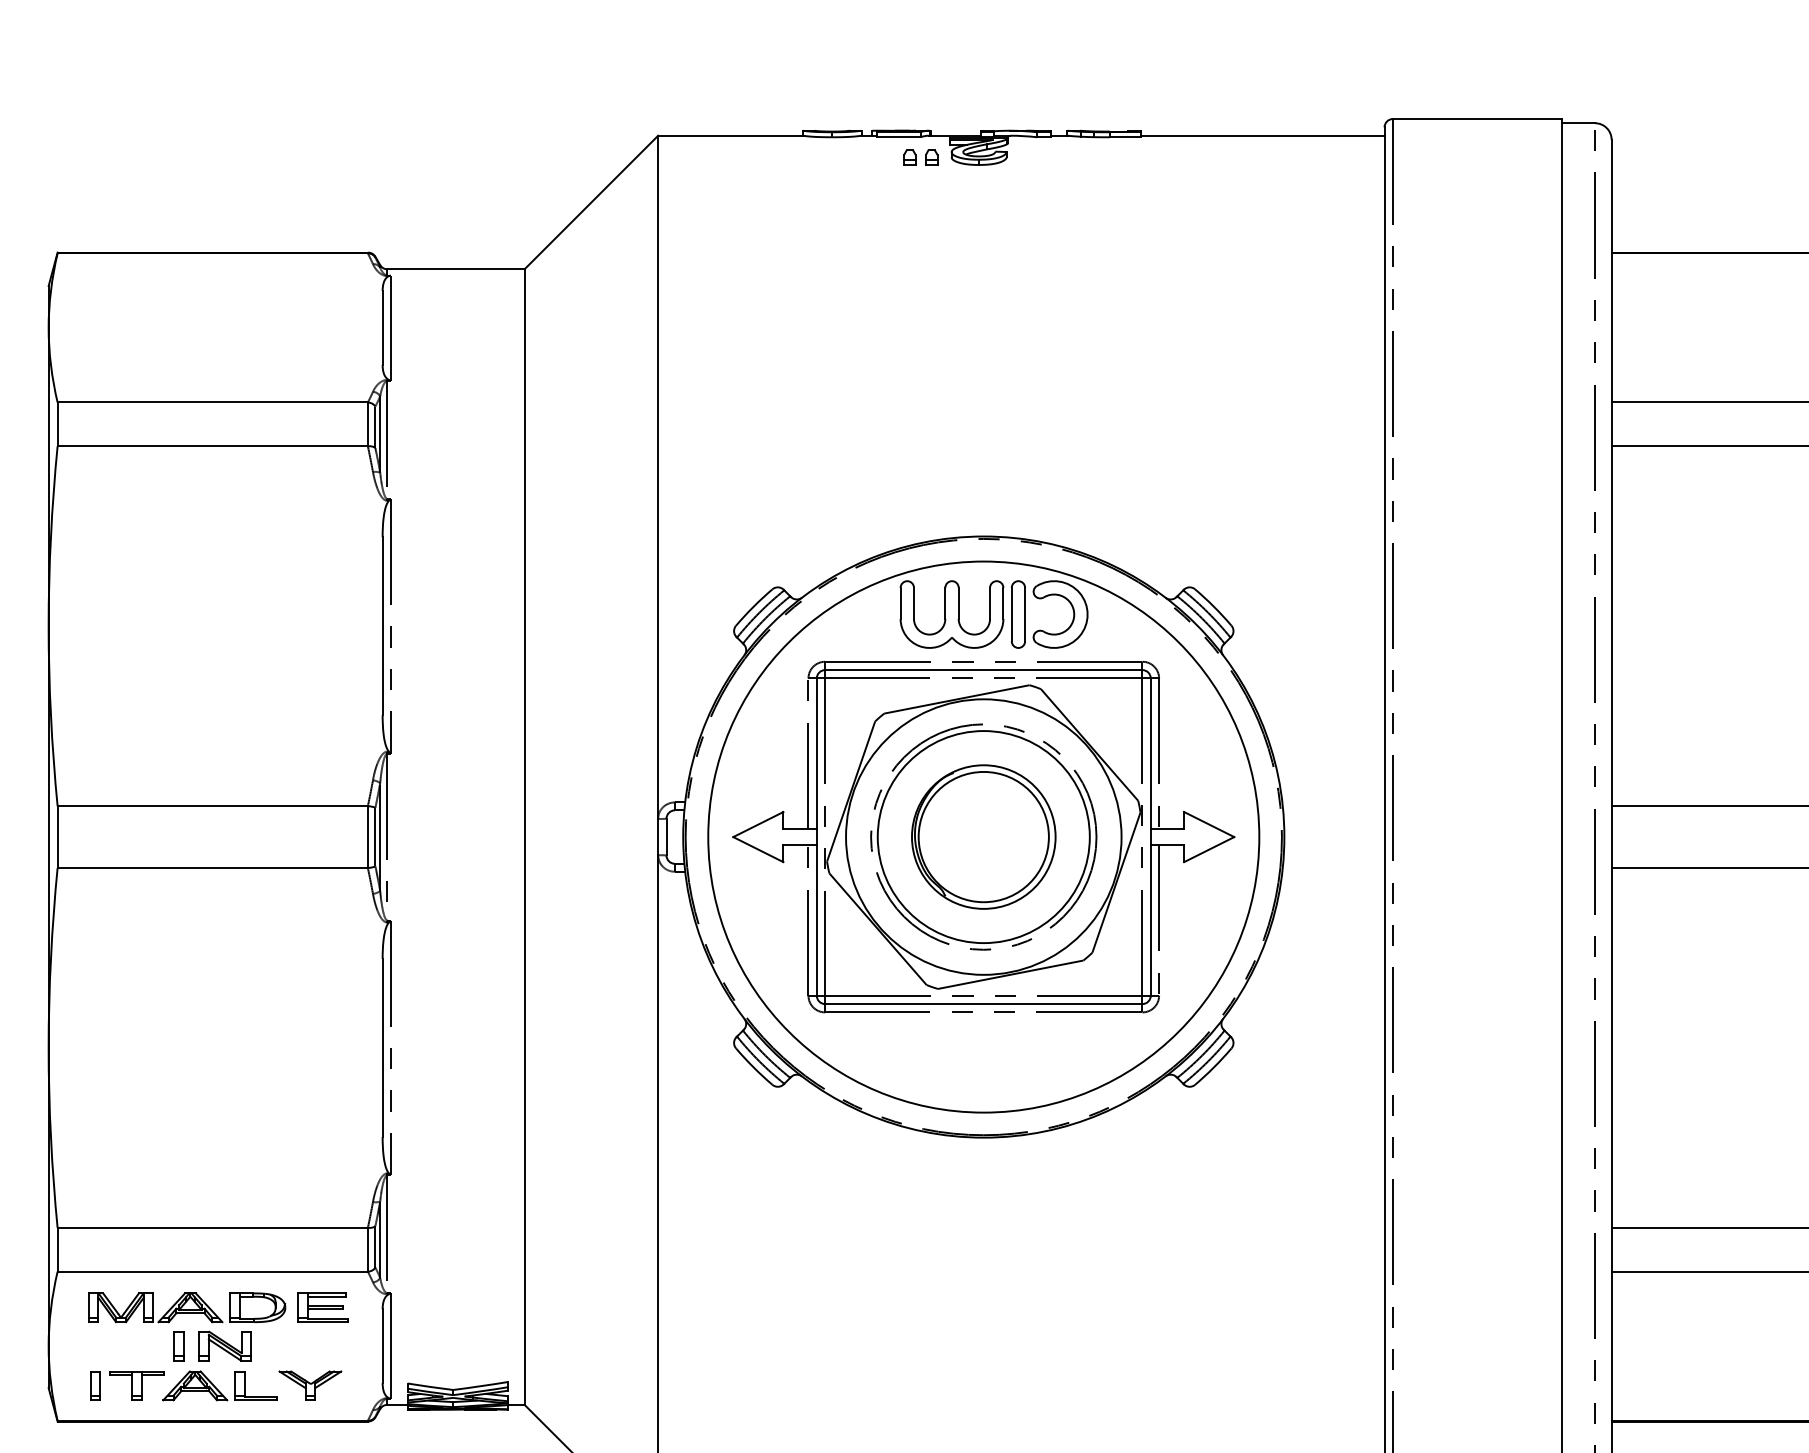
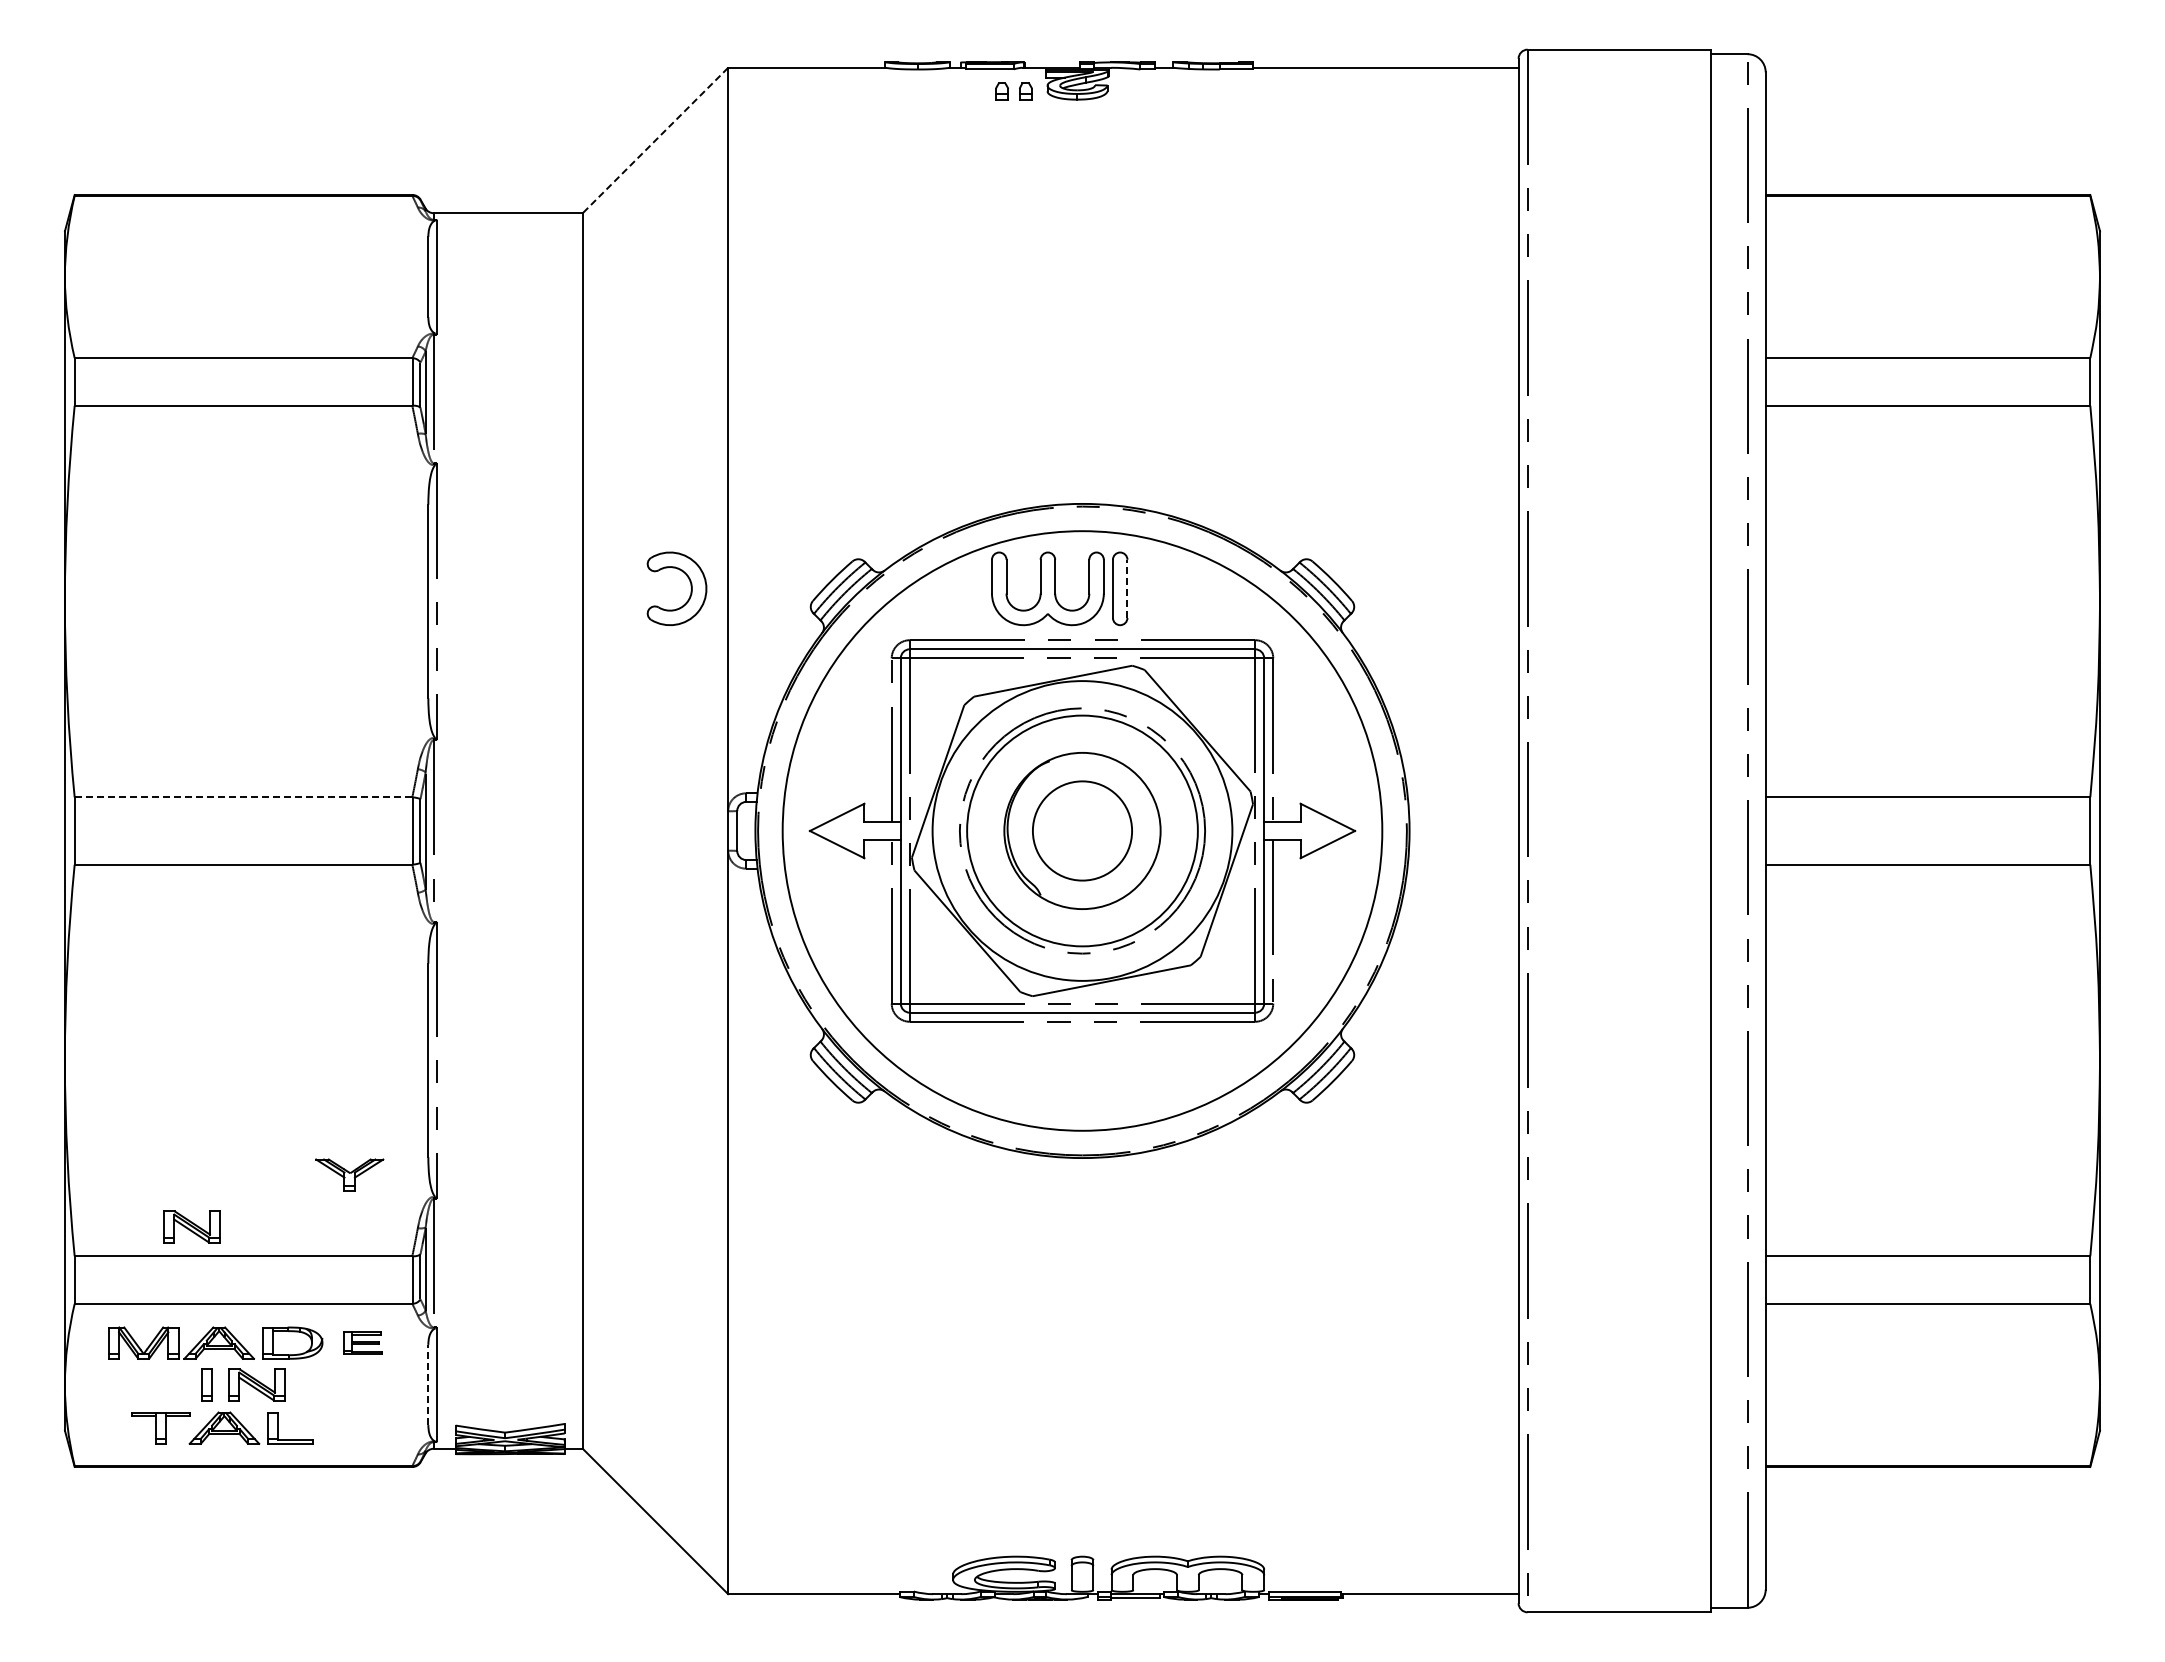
line: (591, 202) -> (655, 140), solid -> dashed
part: (1072, 612) -> (690, 586), moved
line: (1025, 614) -> (1127, 588), solid -> dashed
line: (212, 806) -> (243, 797), solid -> dashed
circle: (983, 836) -> (1082, 830), size x0.7
part: (164, 1200) -> (191, 1226), added
part: (323, 1308) -> (363, 1343), size x0.7
line: (382, 1345) -> (428, 1384), solid -> dashed
part: (310, 1385) -> (349, 1174), moved
part: (95, 1386) -> (115, 1428), removed

